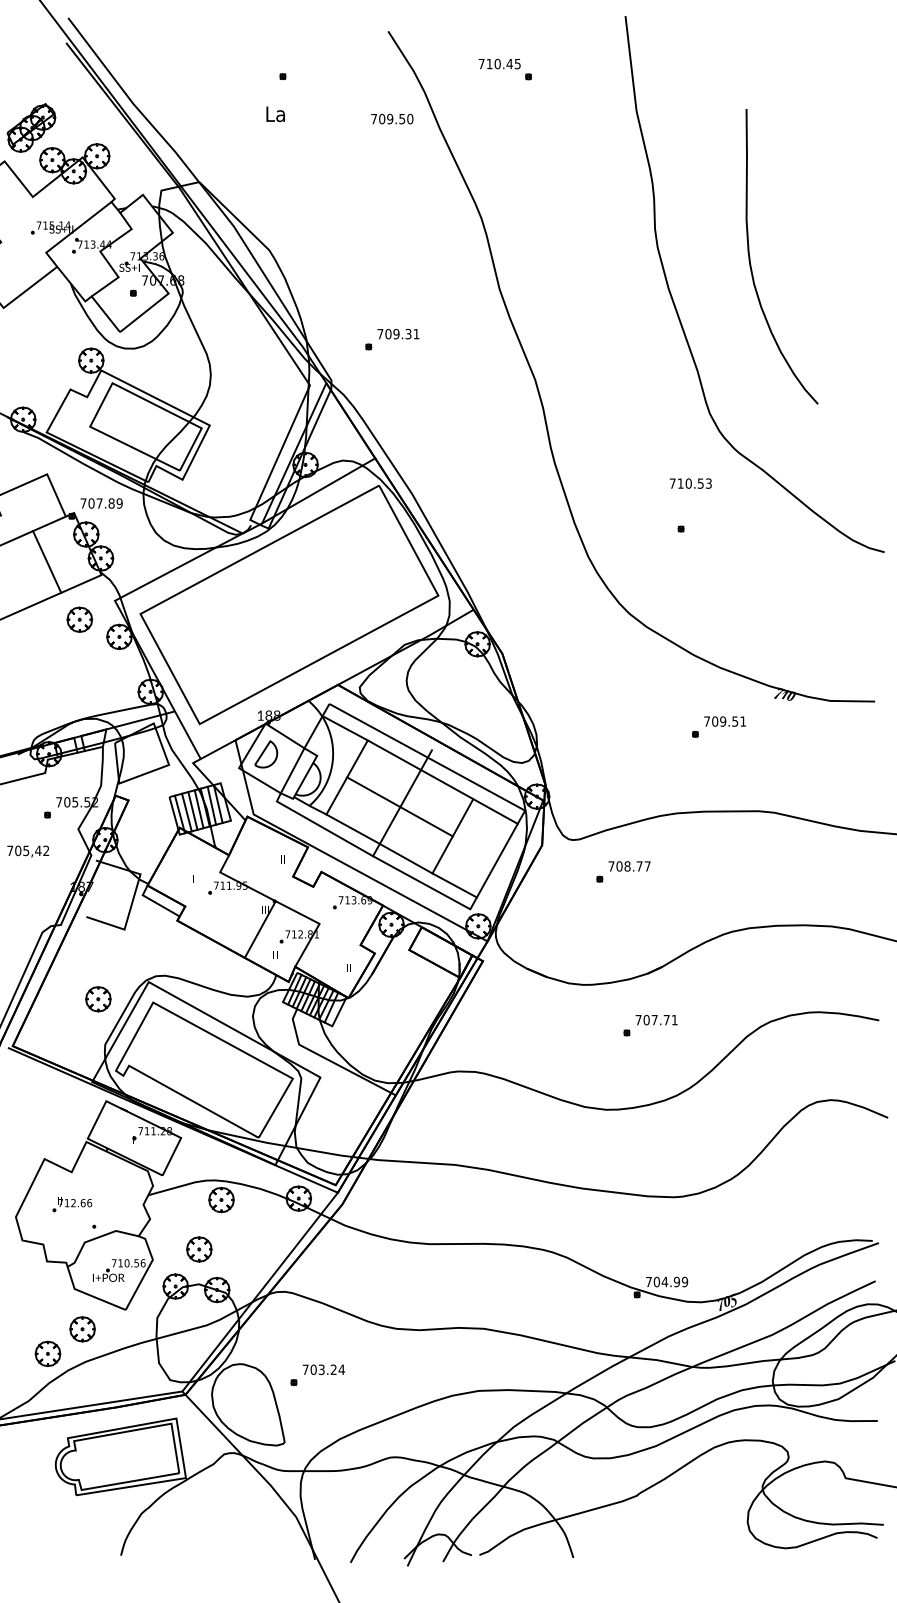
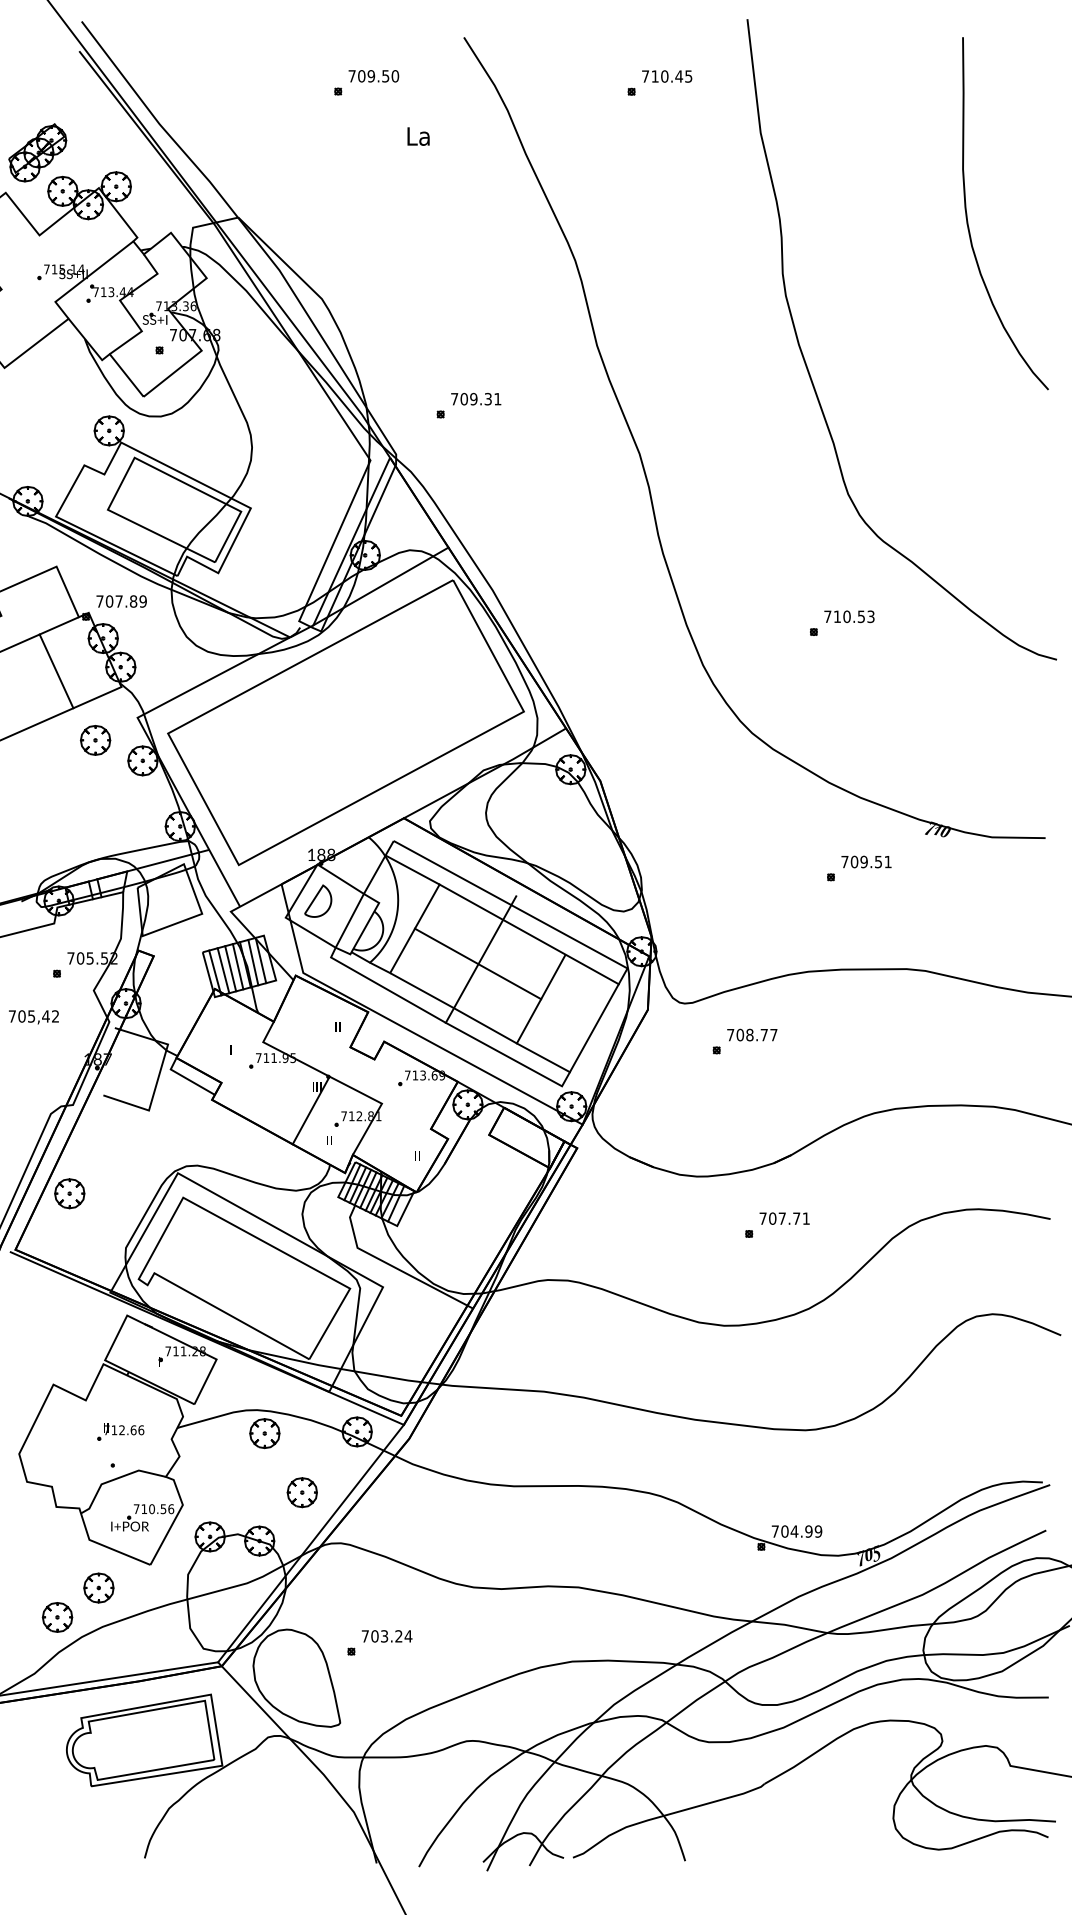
text: (499, 64) -> (667, 76), moved
text: (275, 114) -> (418, 136), moved
text: (391, 119) -> (373, 76), moved
curve: (751, 263) -> (968, 221), moved
text: (690, 483) -> (849, 616), moved
part: (98, 999) -> (69, 1193), moved
part: (72, 1204) -> (120, 1431), moved
part: (198, 1249) -> (301, 1492), moved

